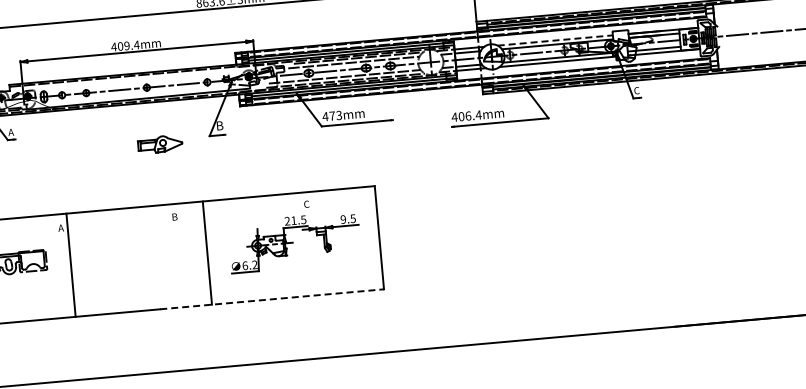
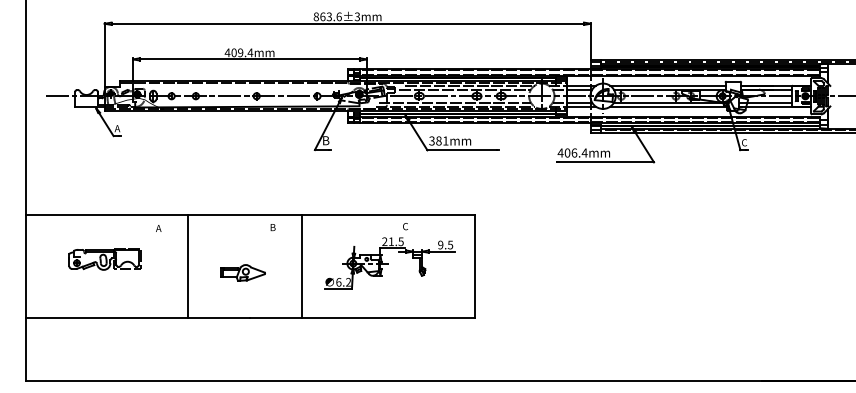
line: (555, 40) -> (667, 85), dashed -> solid
text: (331, 115) -> (438, 140), 473mm -> 381mm
part: (159, 144) -> (242, 272), moved
line: (71, 265) -> (188, 266), moved
line: (273, 299) -> (363, 318), dashed -> solid

